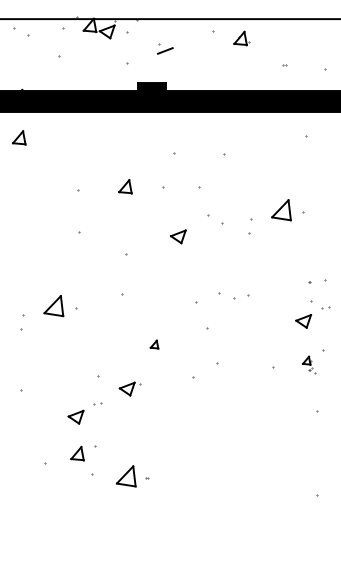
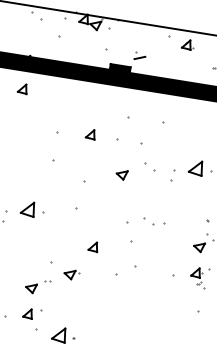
part: (165, 48) -> (140, 56), moved
part: (154, 344) -> (93, 246), size x1.67
part: (308, 364) -> (197, 277), size x1.67

